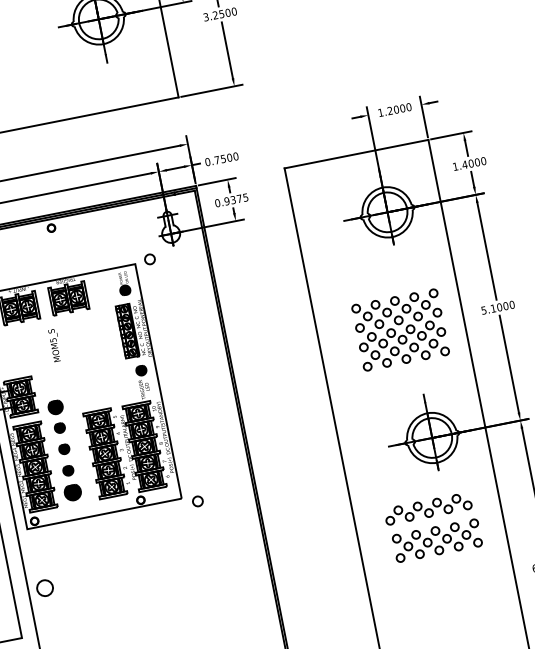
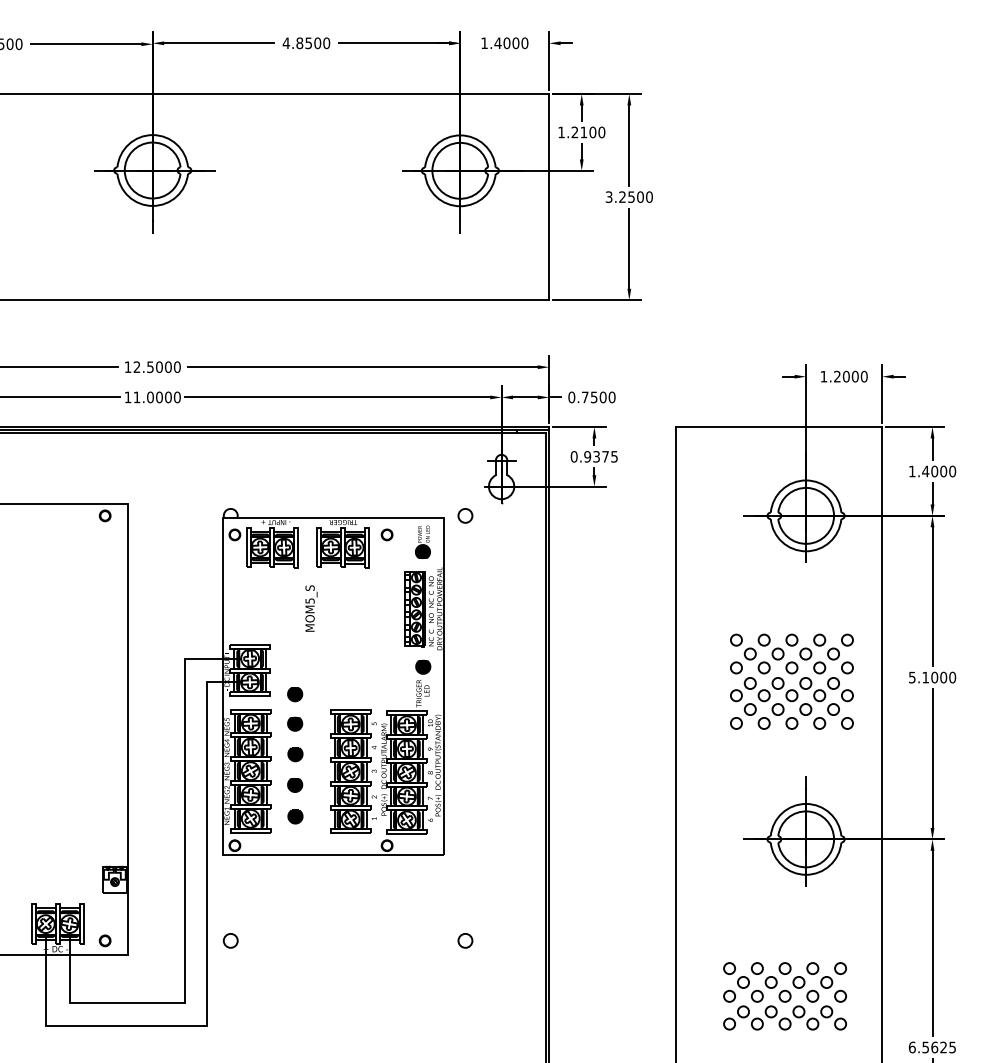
part: (51, 227) -> (386, 534), moved
part: (56, 407) -> (295, 694), size x0.71
part: (72, 492) -> (295, 816), size x0.62
circle: (197, 501) -> (465, 940), moved
part: (427, 508) -> (784, 1017), moved
circle: (44, 588) -> (230, 940), size x0.62

